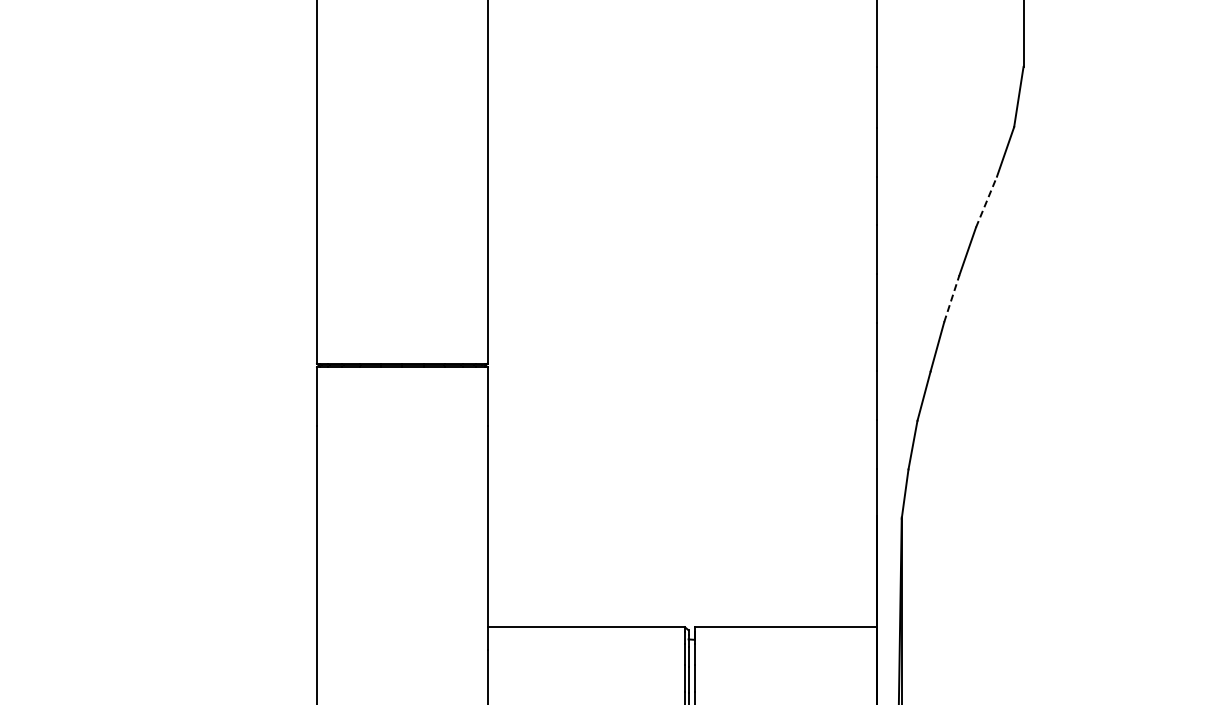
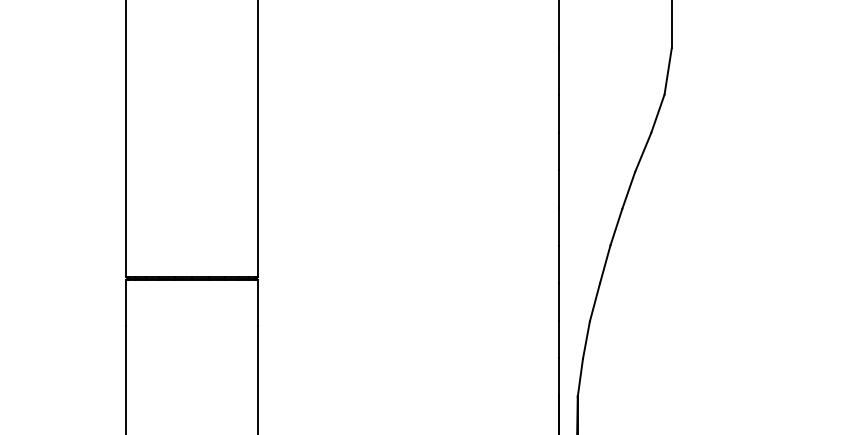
line: (986, 202) -> (643, 152), dashed -> solid
line: (951, 298) -> (616, 226), dashed -> solid

